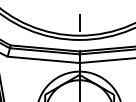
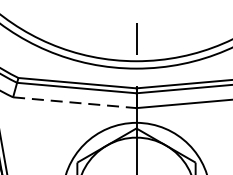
line: (44, 59) -> (76, 102), solid -> dashed

